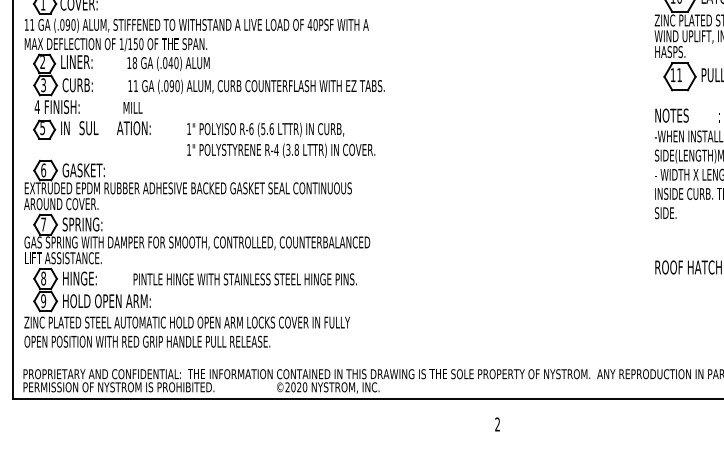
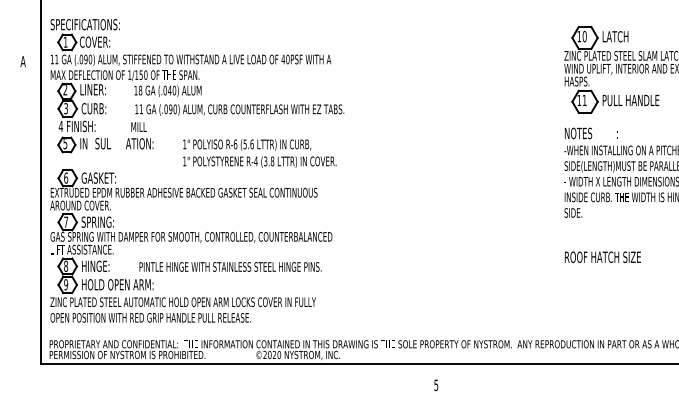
text: (497, 424) -> (436, 385), 2 -> 5

